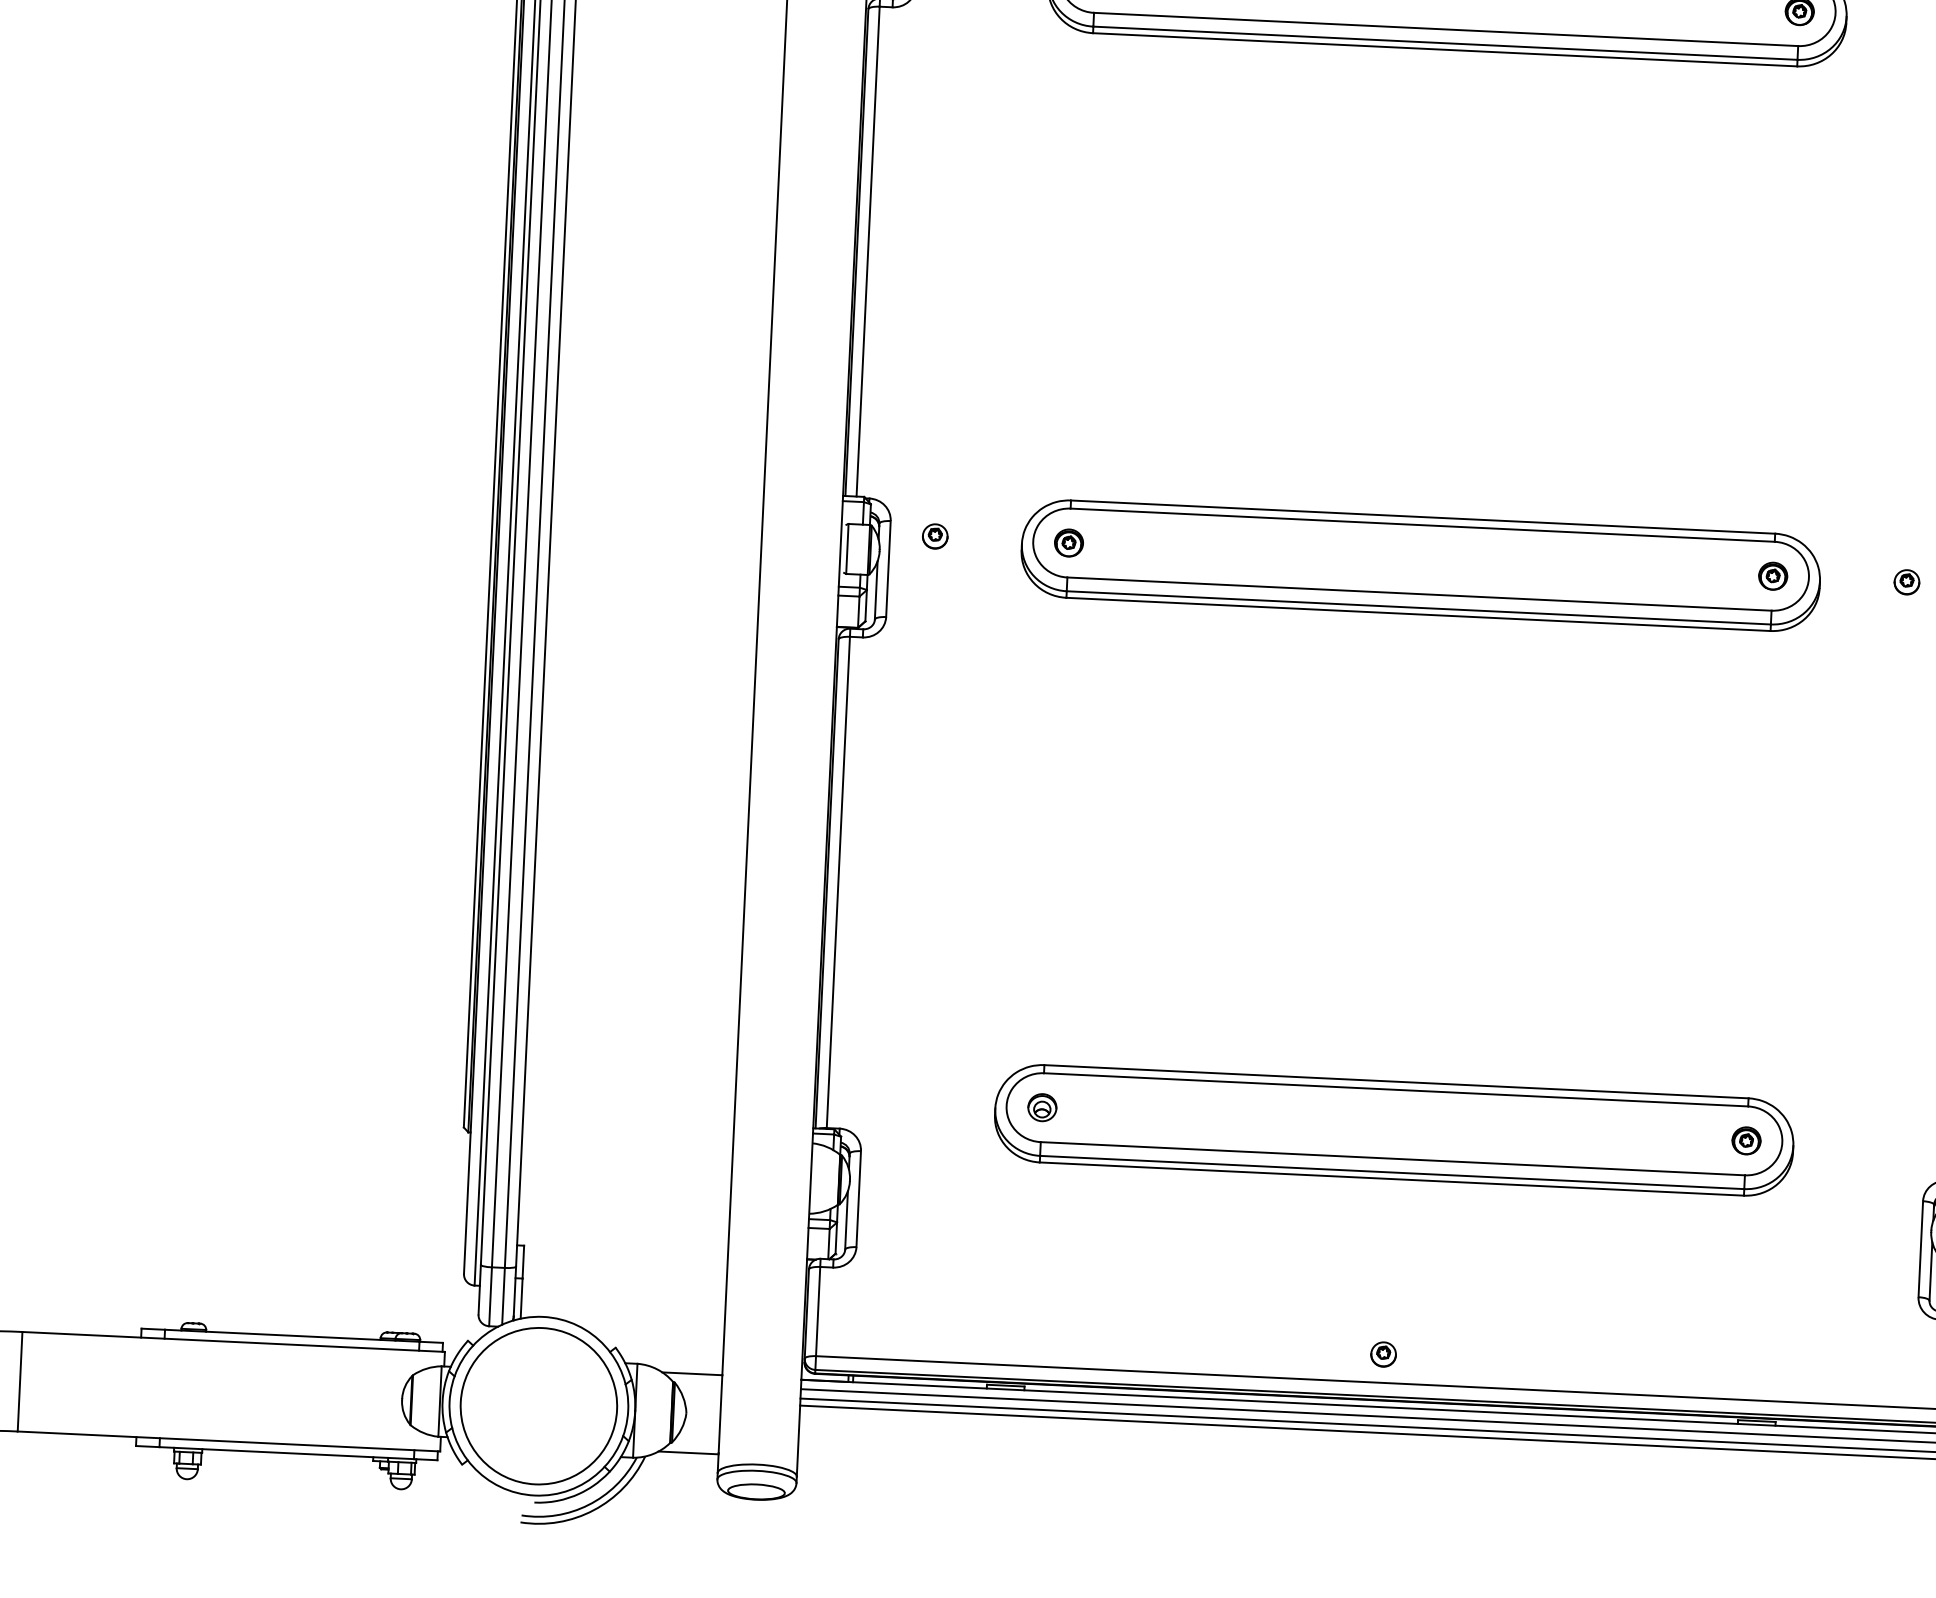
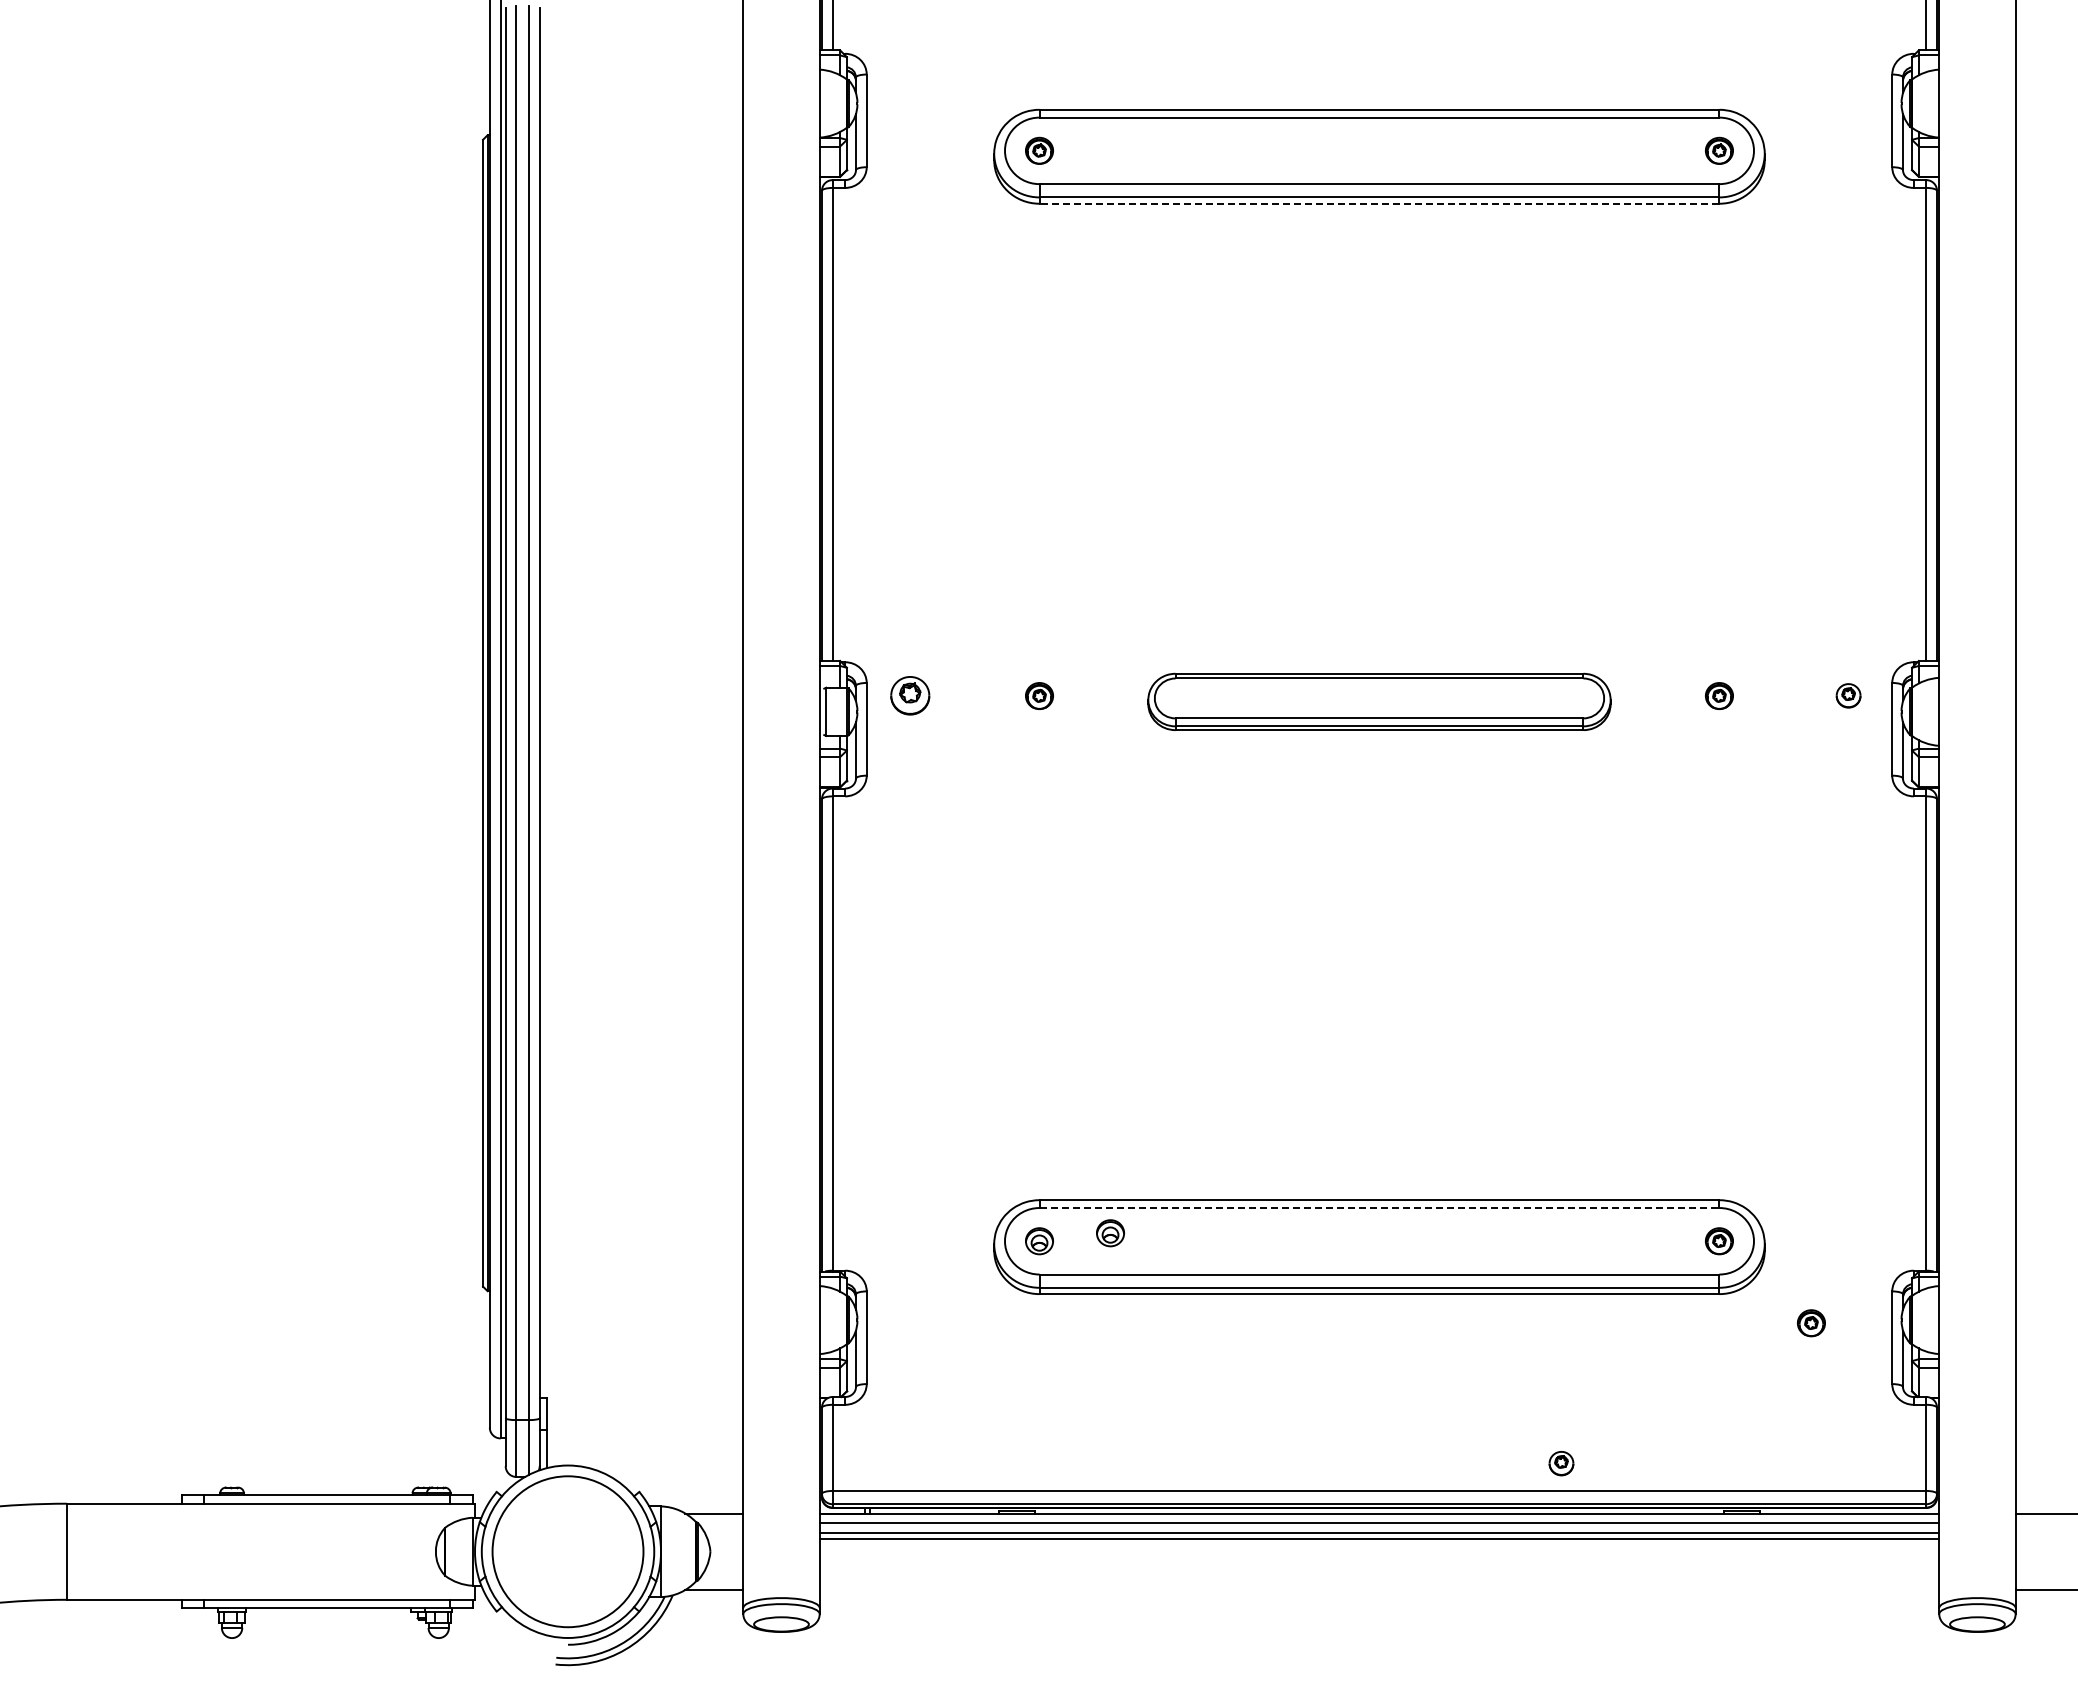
line: (1445, 49) -> (1379, 203), solid -> dashed
part: (935, 536) -> (910, 695), size x1.6
part: (1420, 565) -> (1379, 701), size x0.6
line: (1396, 1090) -> (1379, 1208), solid -> dashed
part: (1116, 1103) -> (1110, 1233), added
part: (1837, 1230) -> (1811, 1323), added
part: (1383, 1354) -> (1561, 1463), moved

